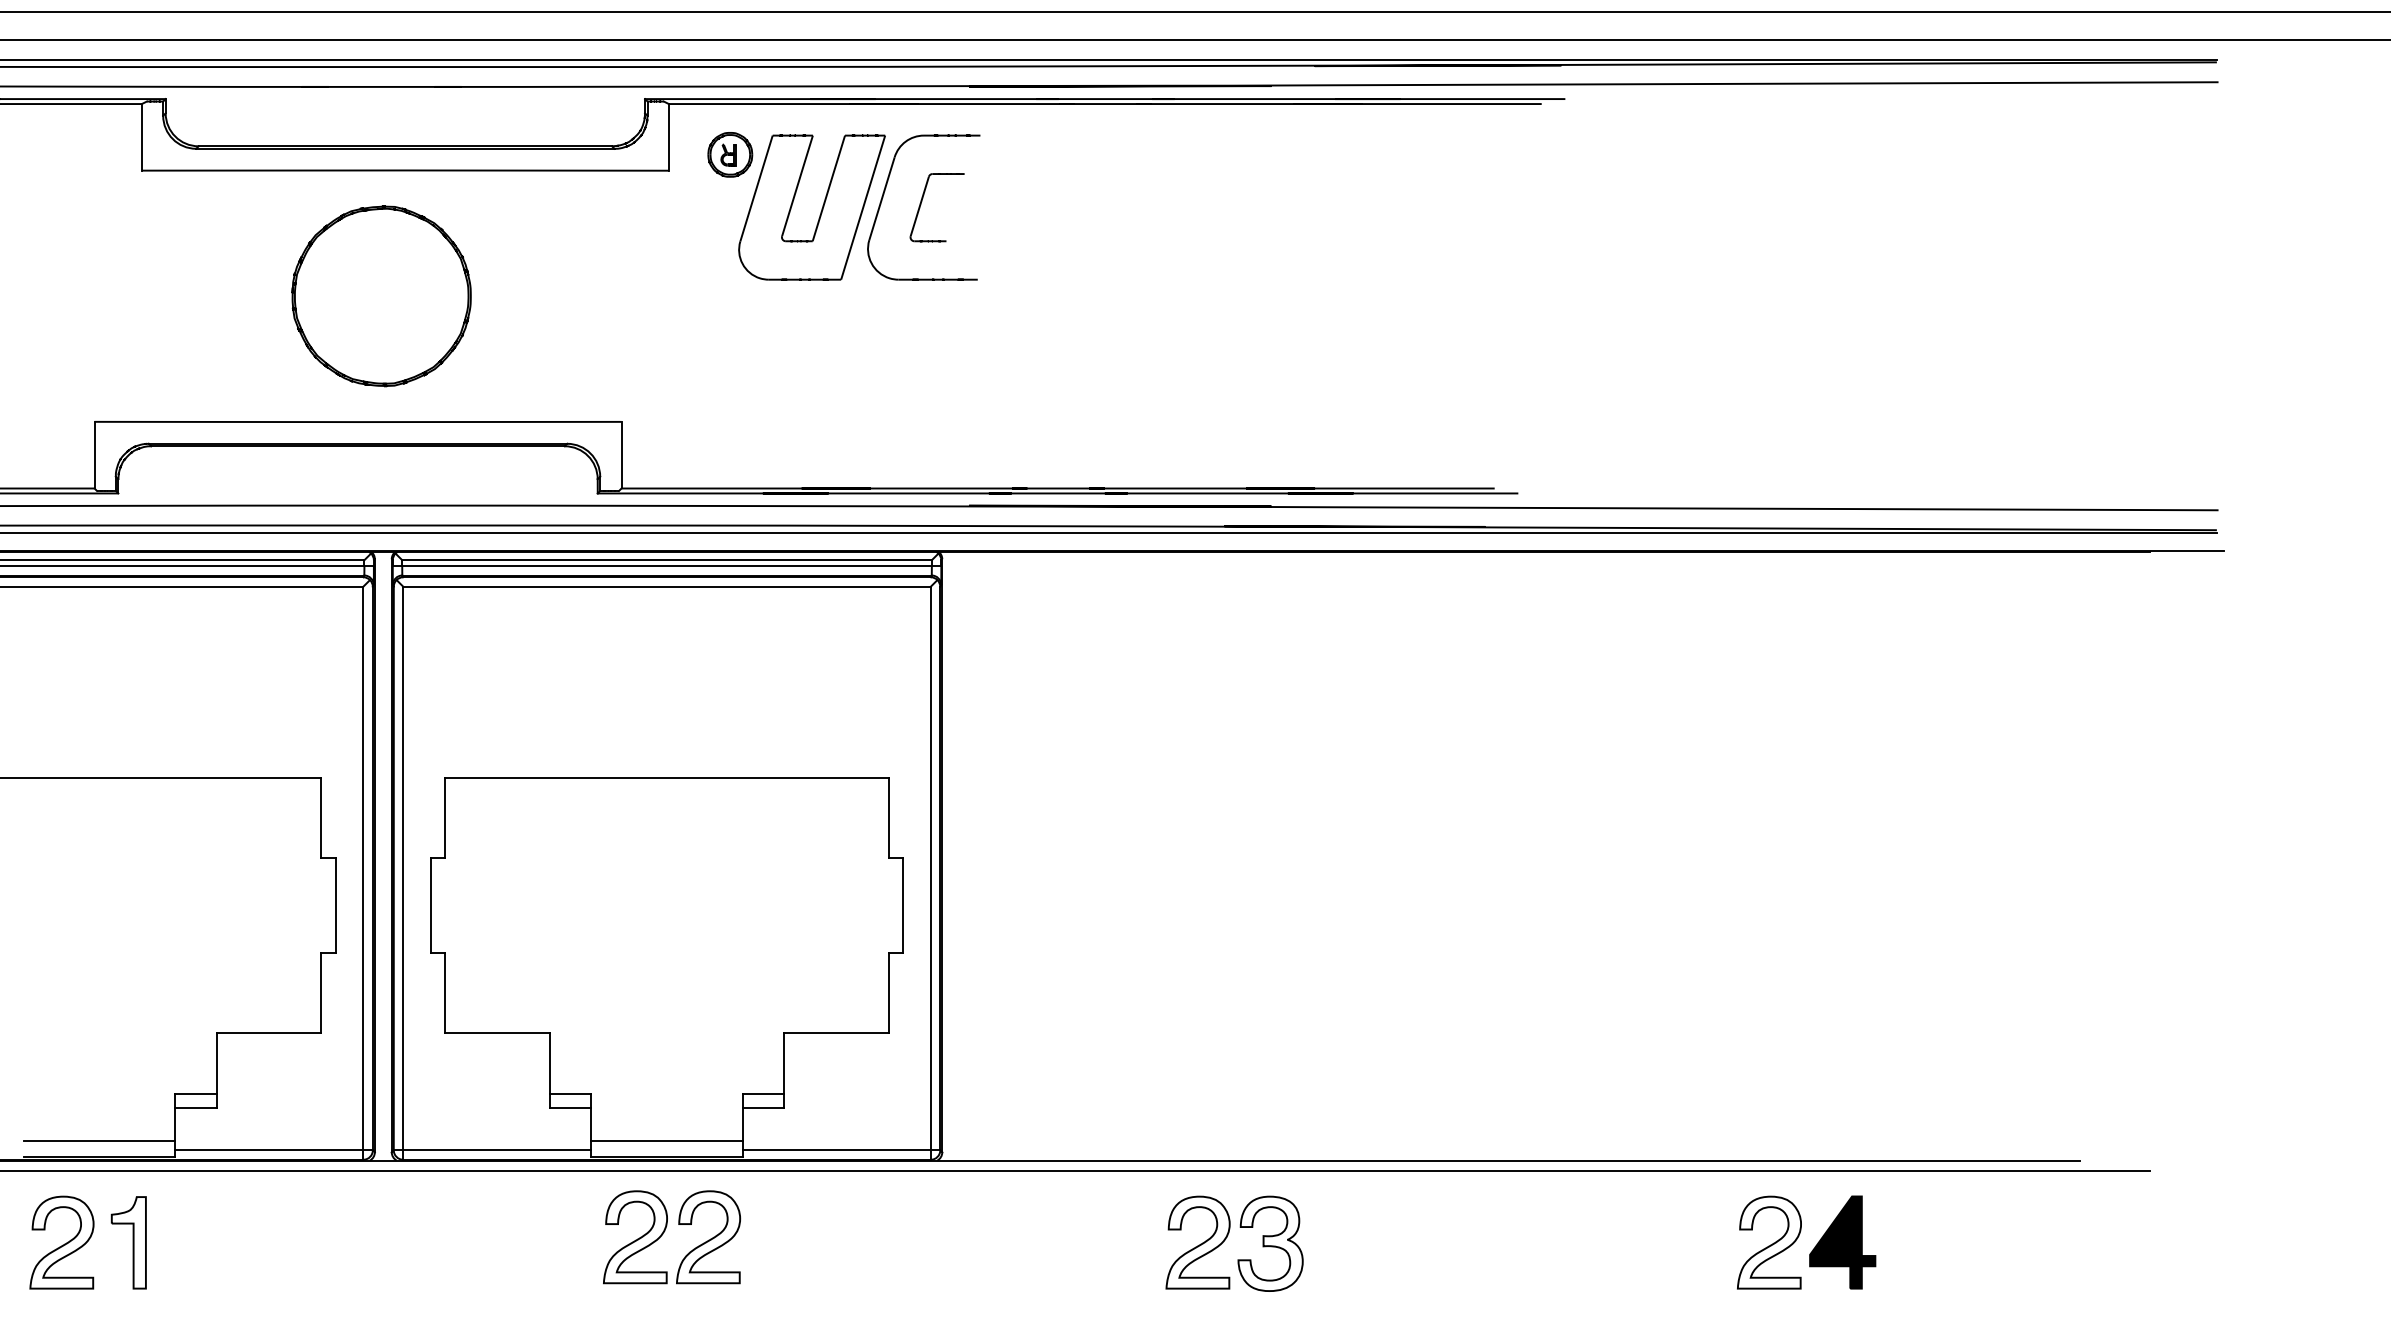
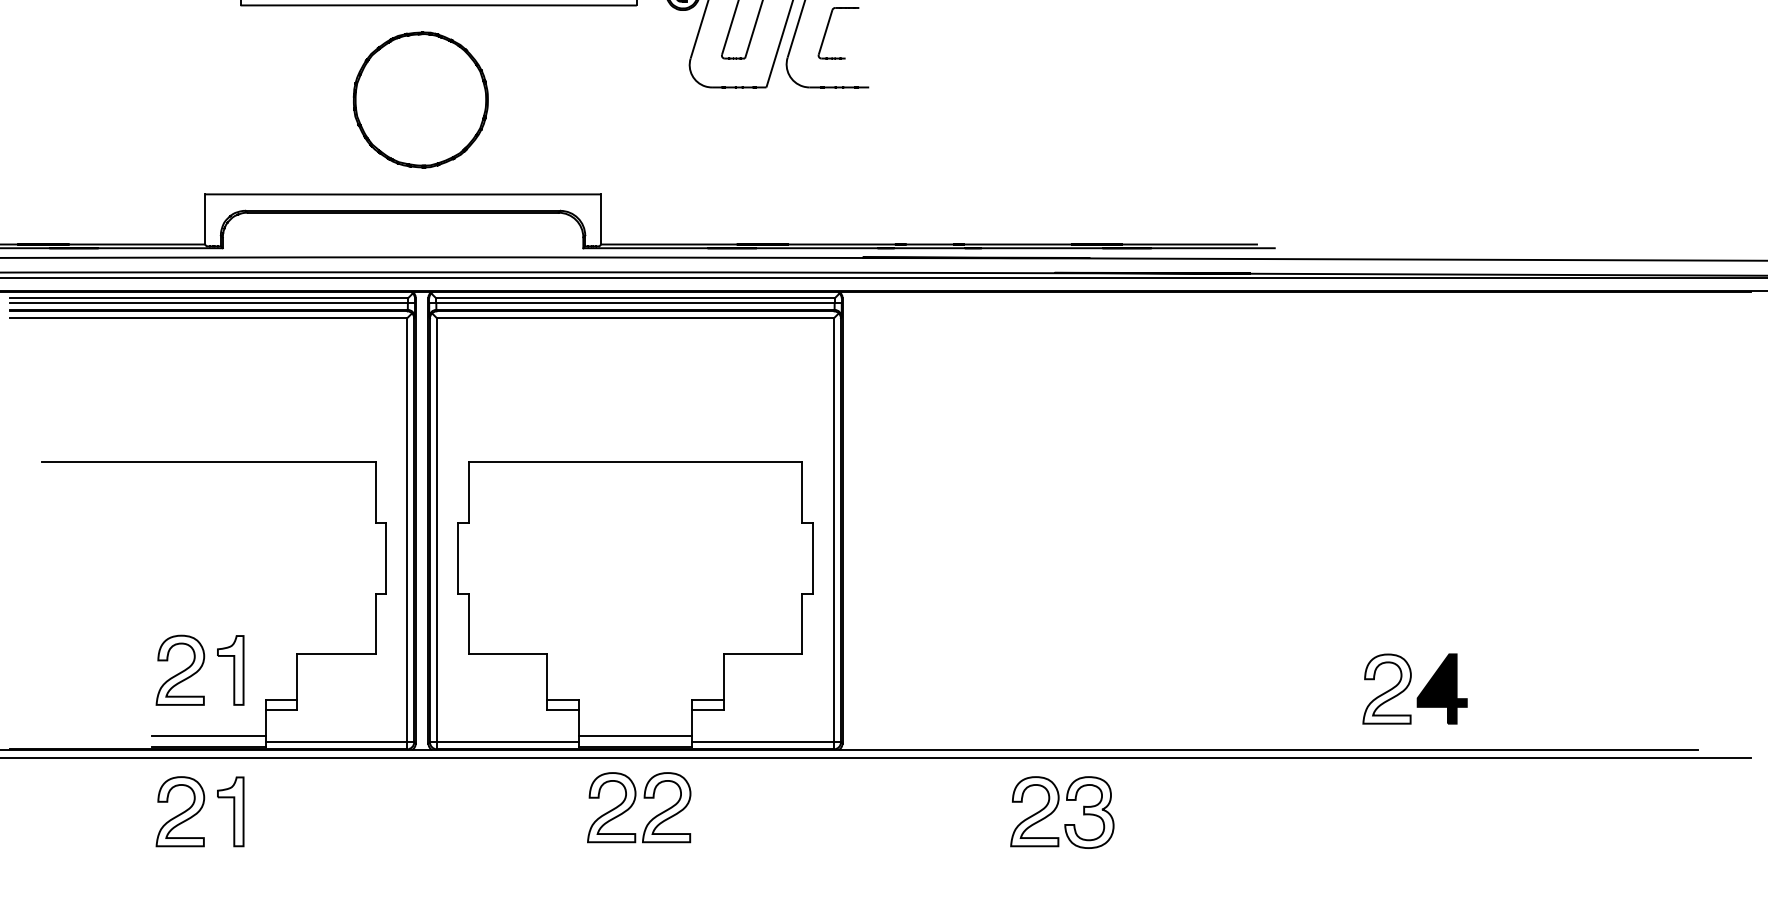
part: (87, 1054) -> (199, 670), added
part: (1798, 1238) -> (1408, 685), moved

